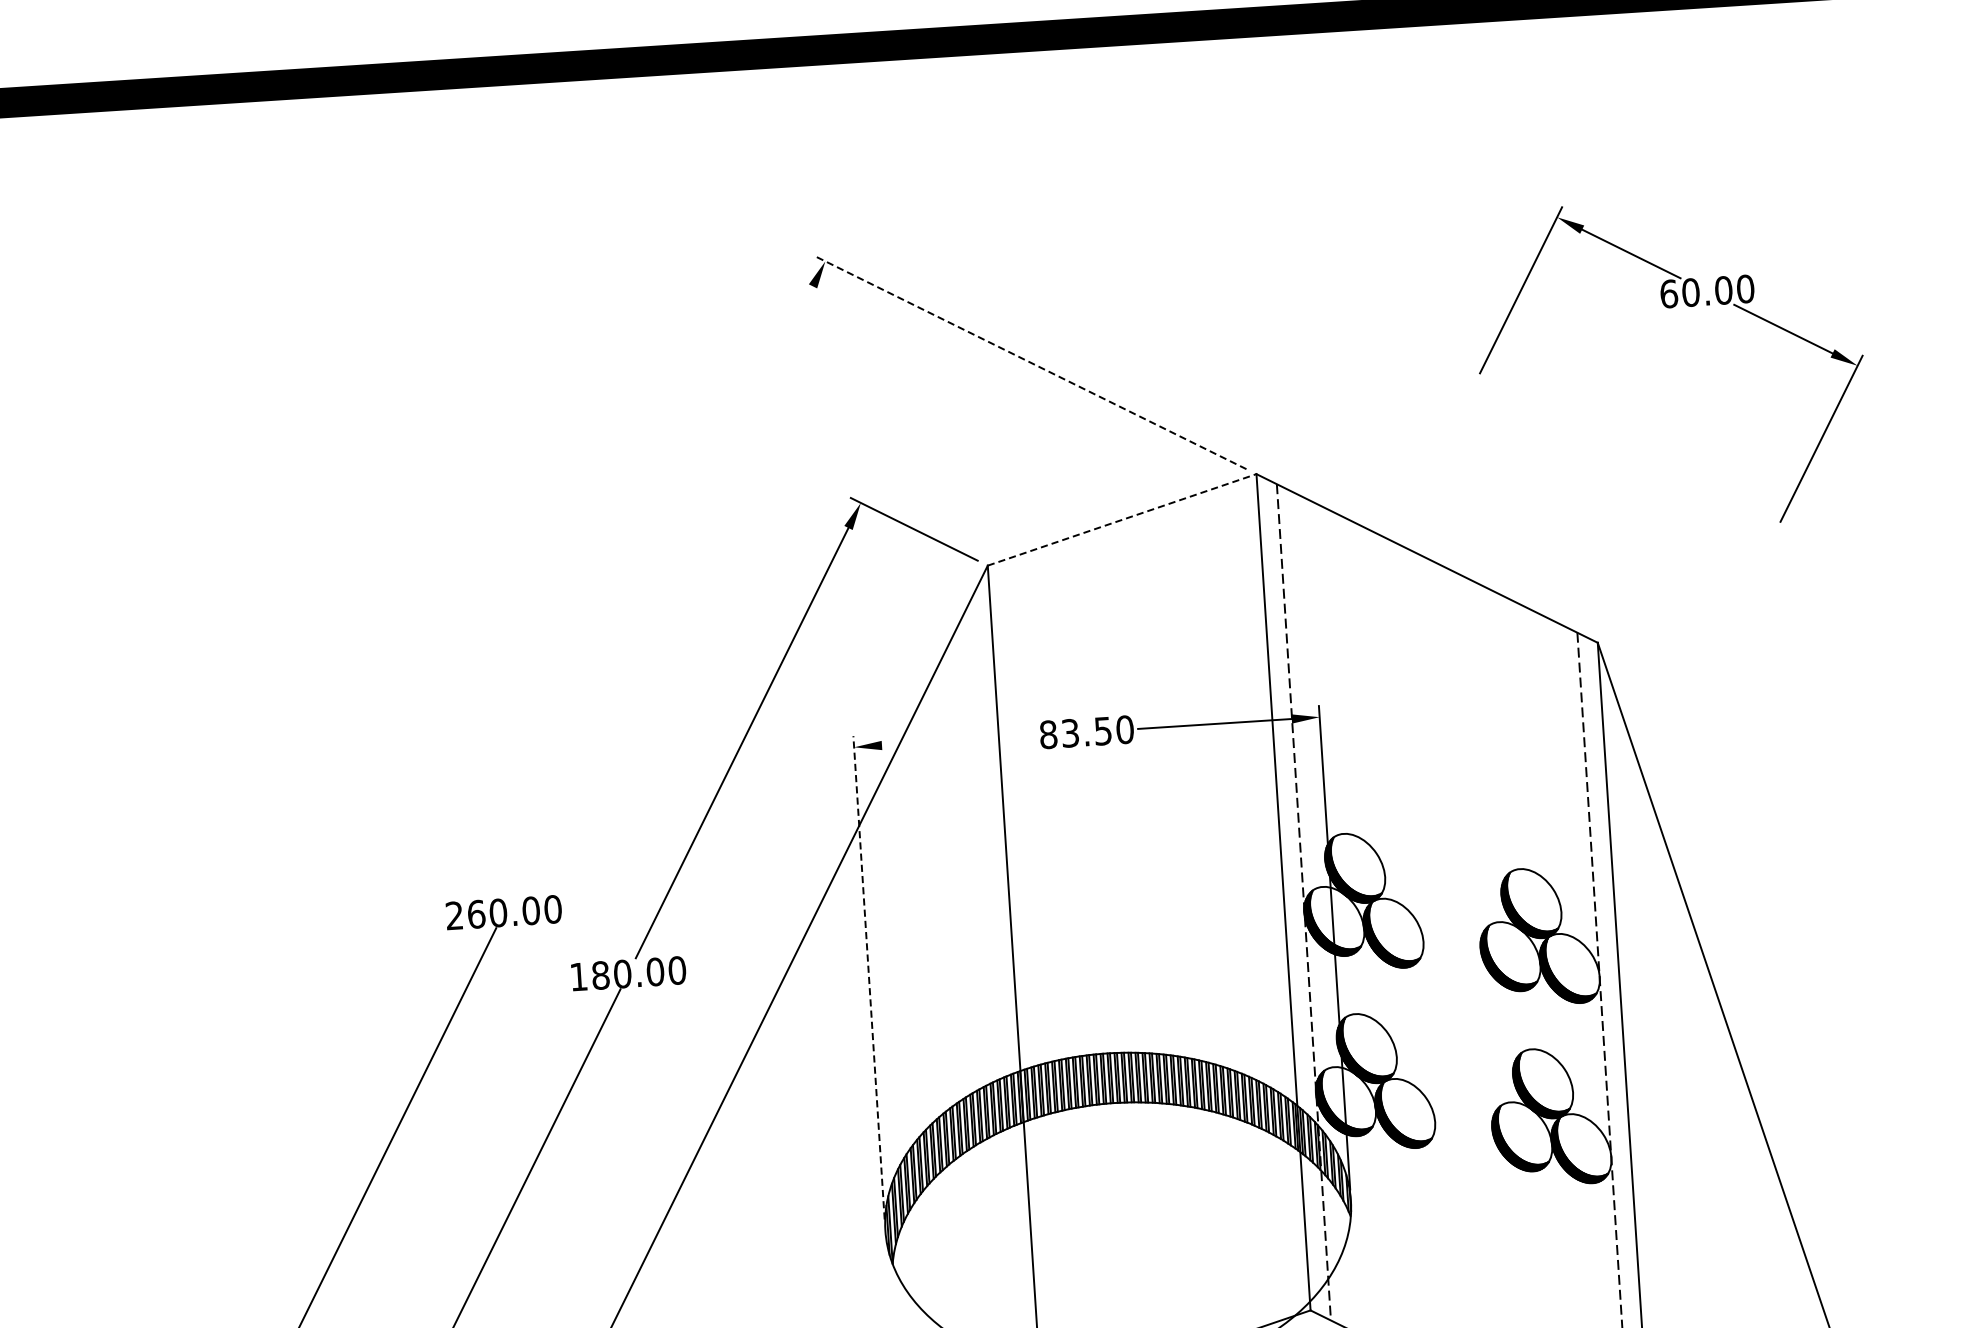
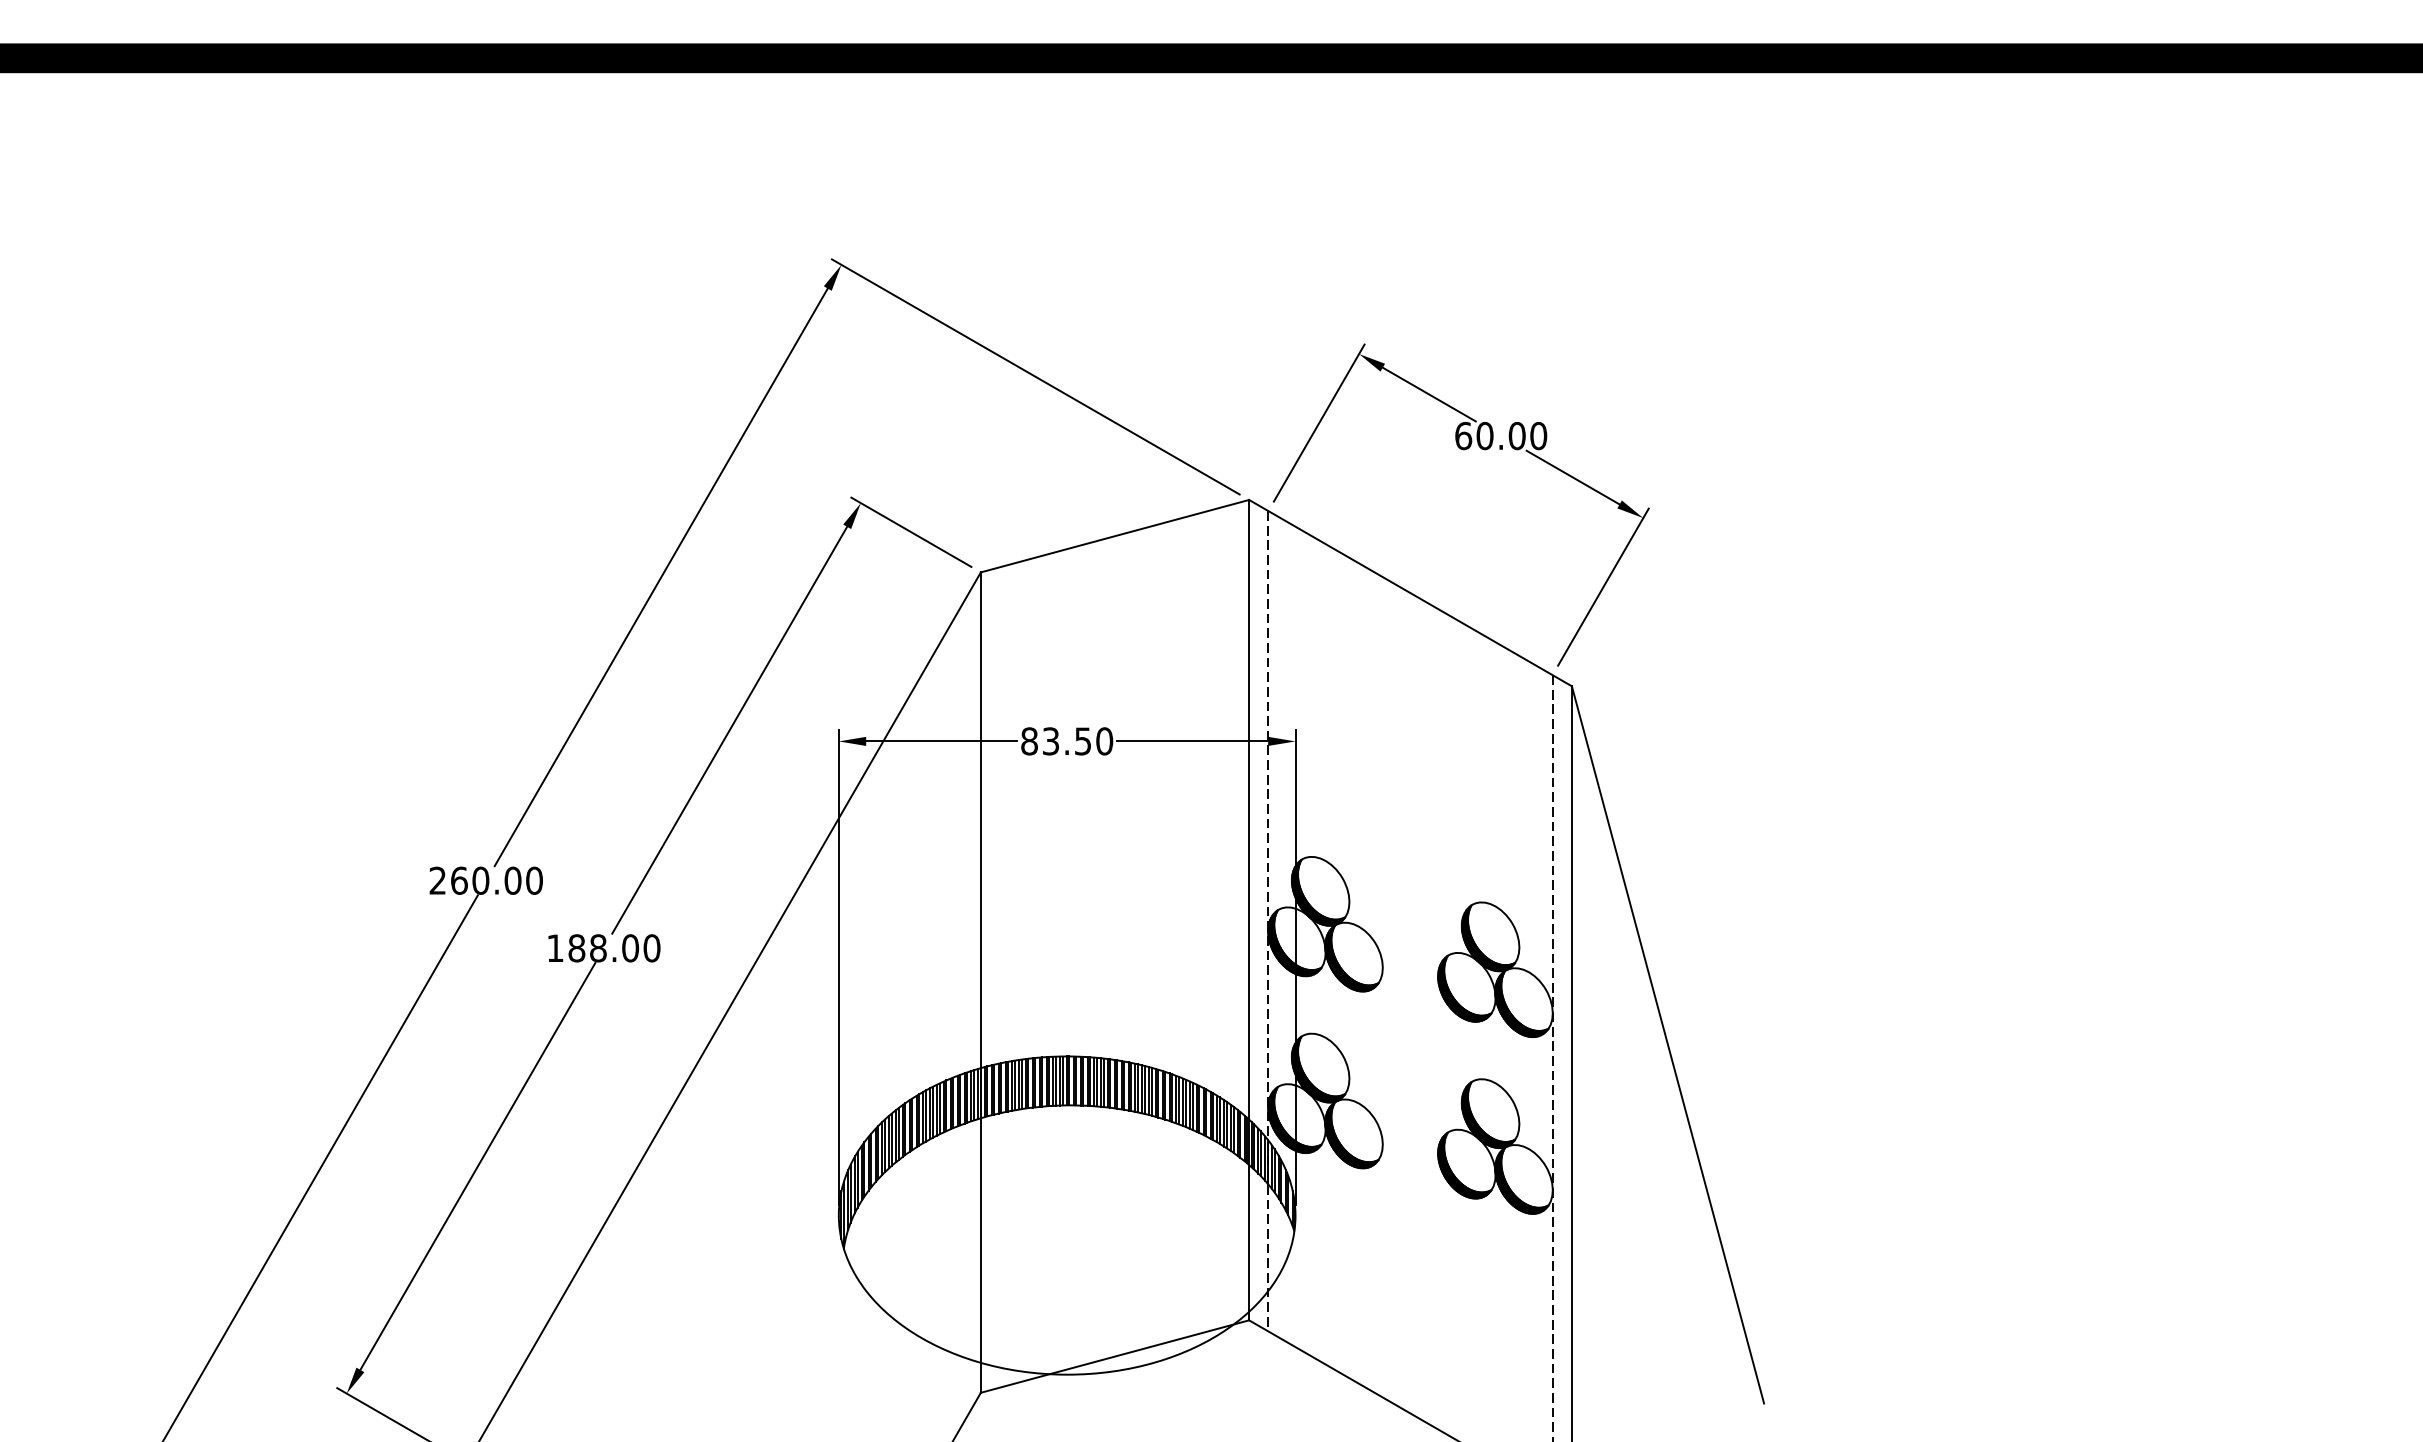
part: (1669, 308) -> (1463, 450), moved
line: (1030, 362) -> (1035, 376), dashed -> solid
line: (1122, 520) -> (1115, 536), dashed -> solid
line: (661, 591) -> (660, 577), added
line: (958, 740) -> (941, 741), added
text: (622, 974) -> (598, 948), 180.00 -> 188.00
line: (868, 977) -> (838, 967), dashed -> solid

